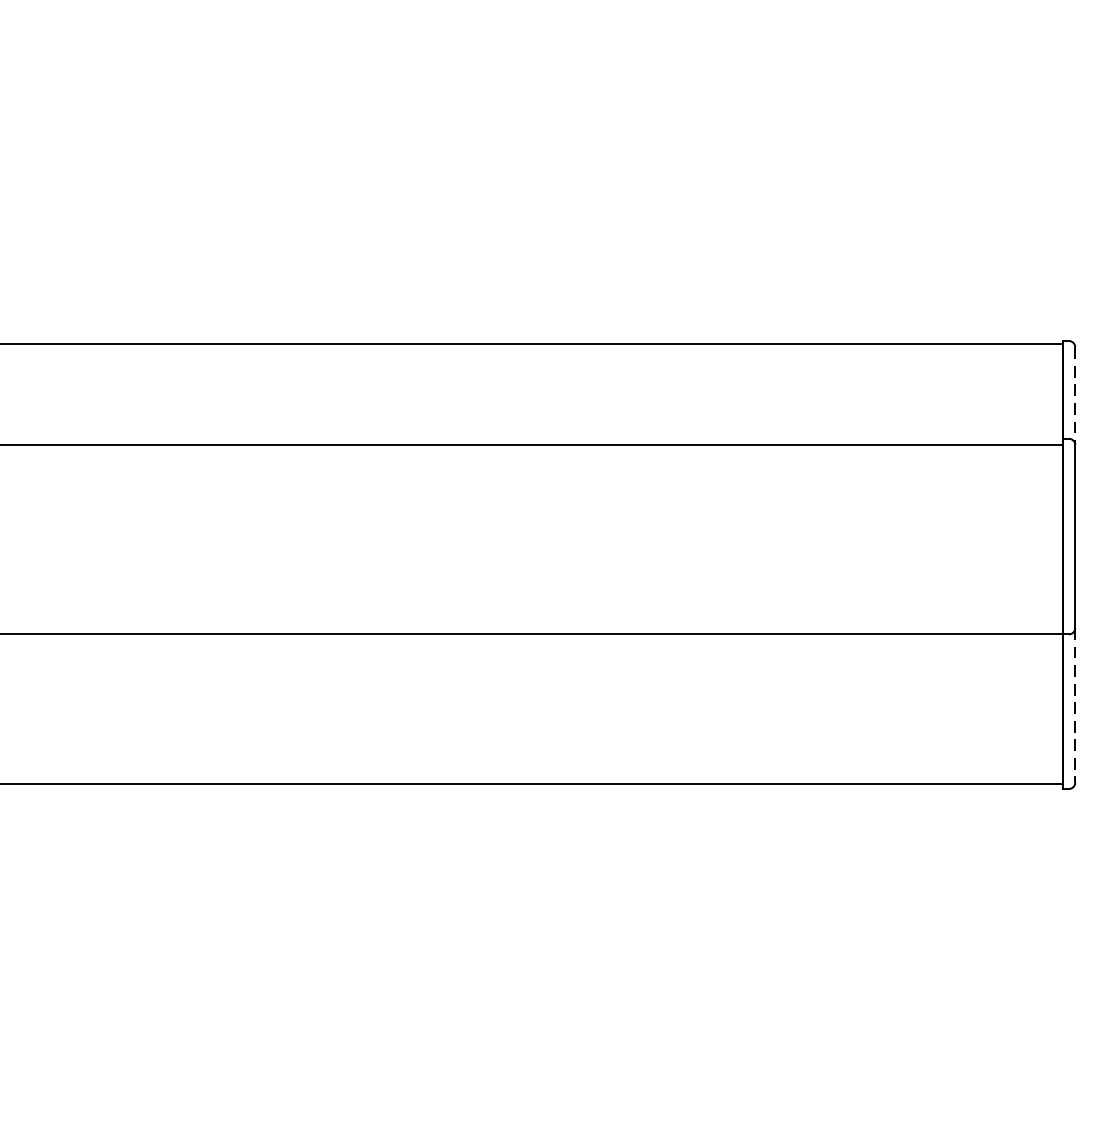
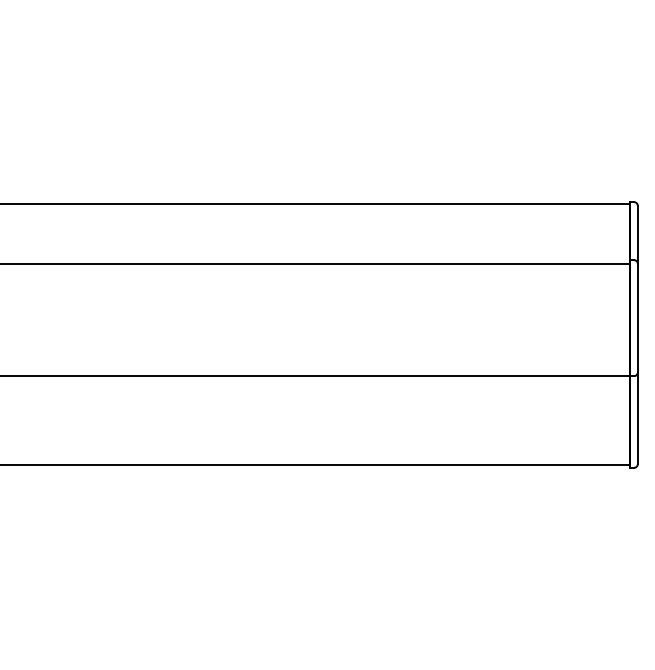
line: (1074, 395) -> (637, 234), dashed -> solid
line: (1074, 705) -> (637, 418), dashed -> solid

